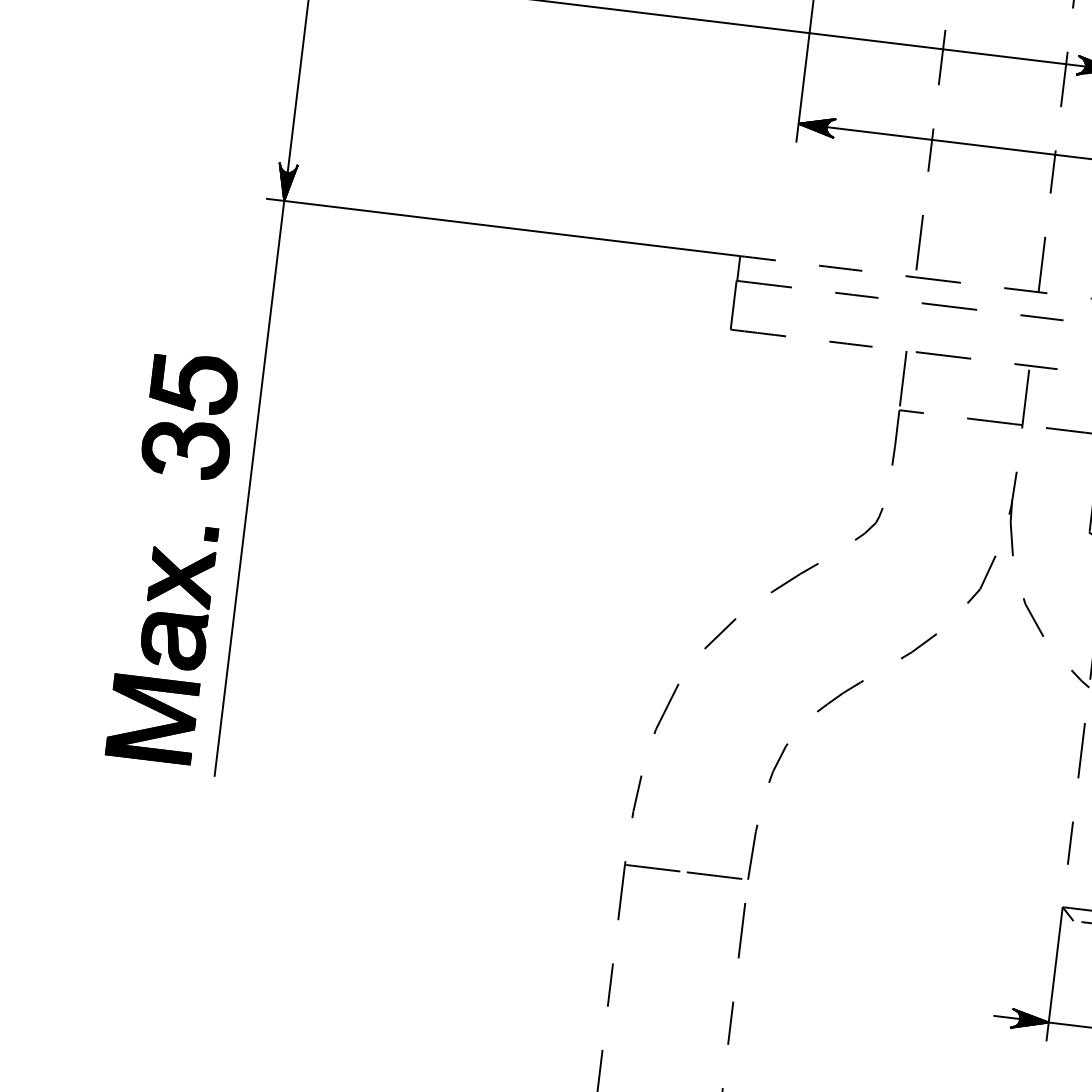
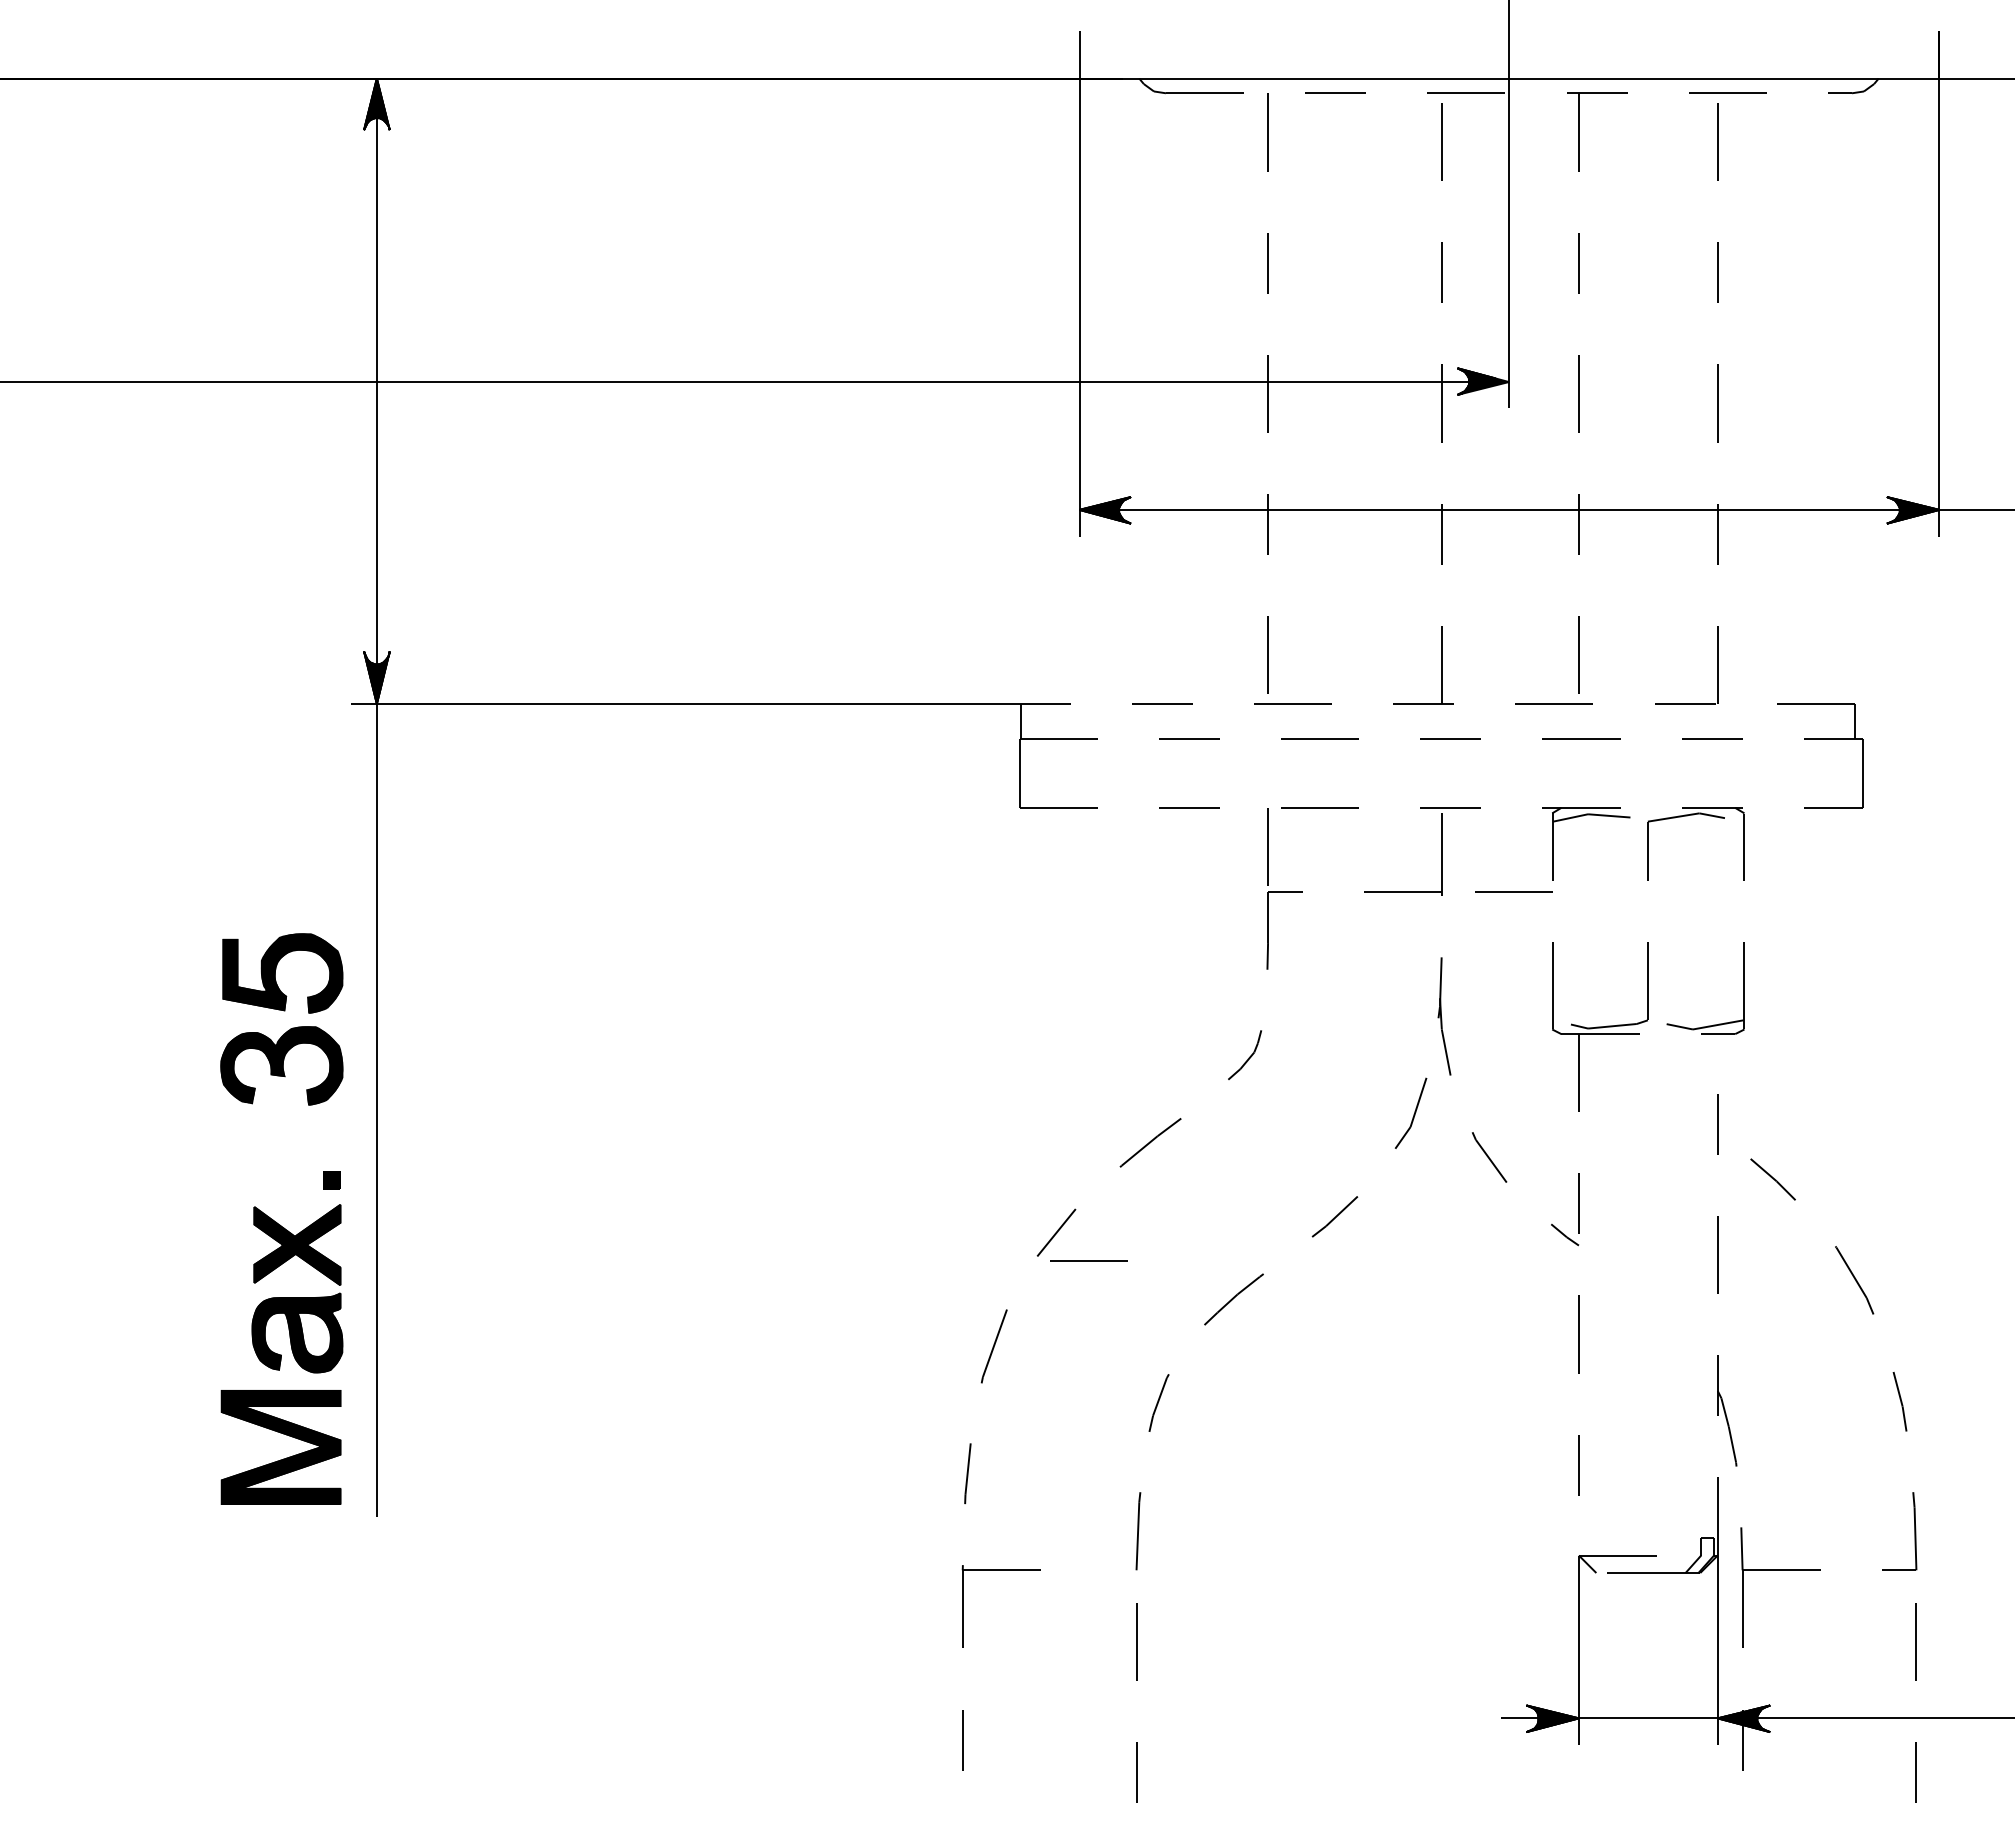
line: (714, 875) -> (1088, 1260), moved

